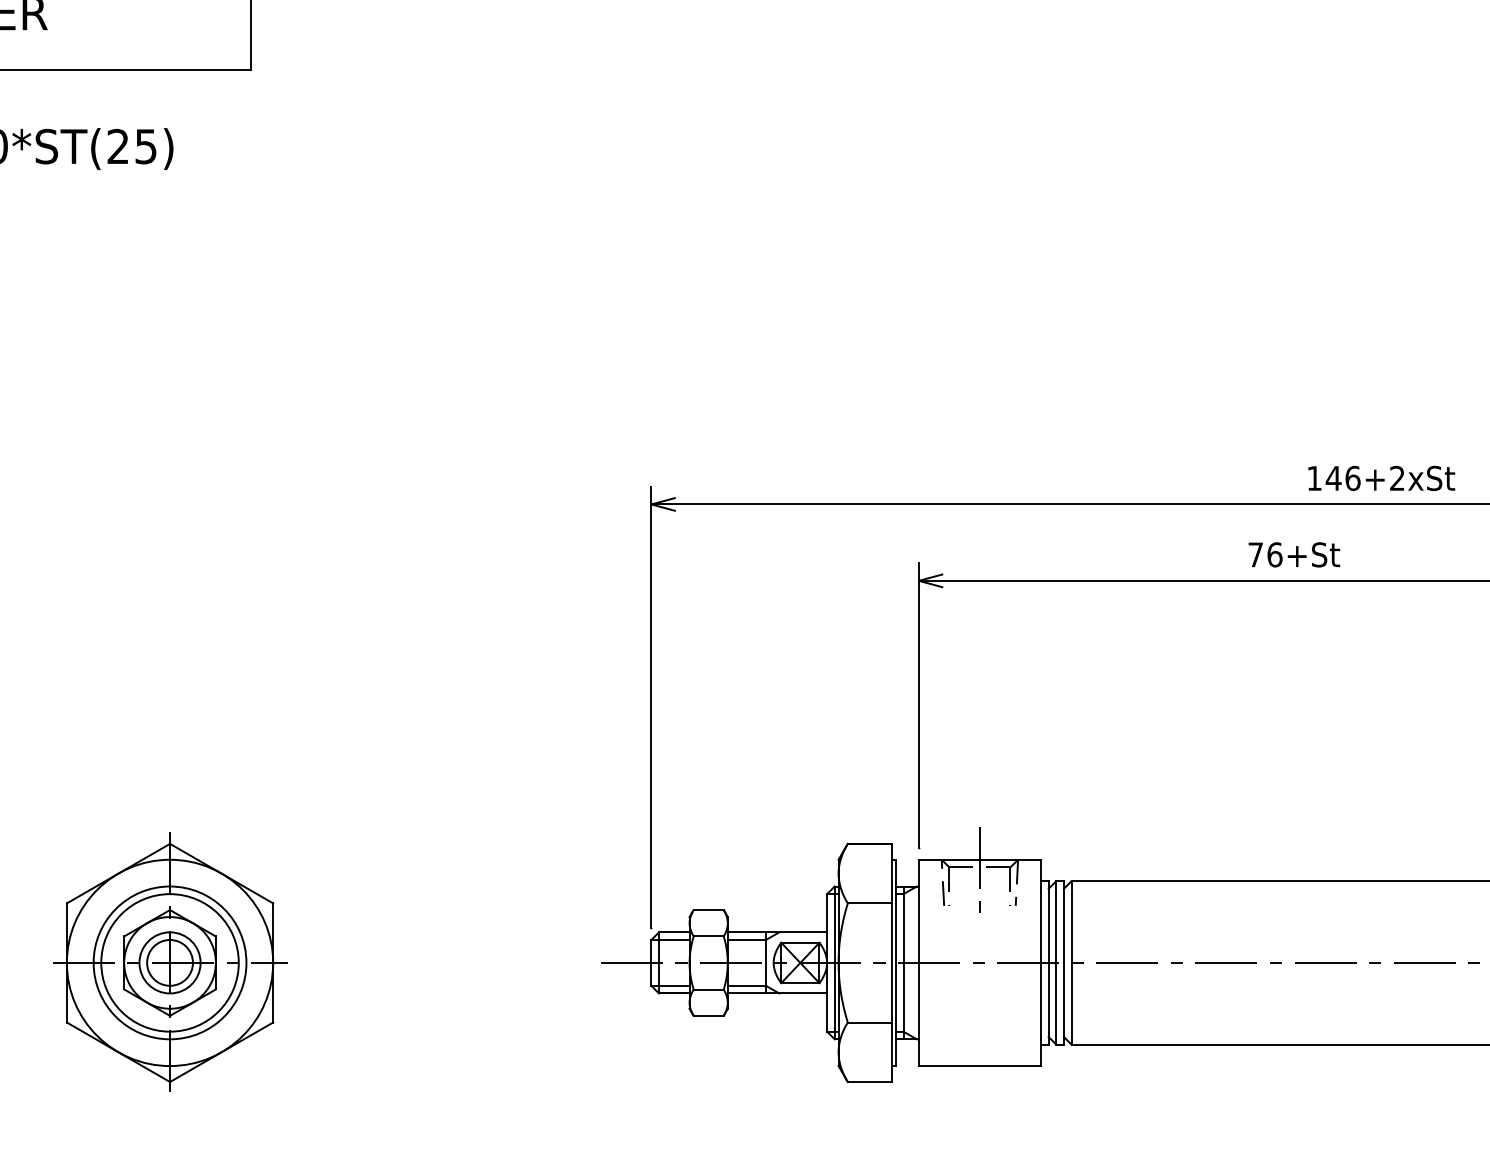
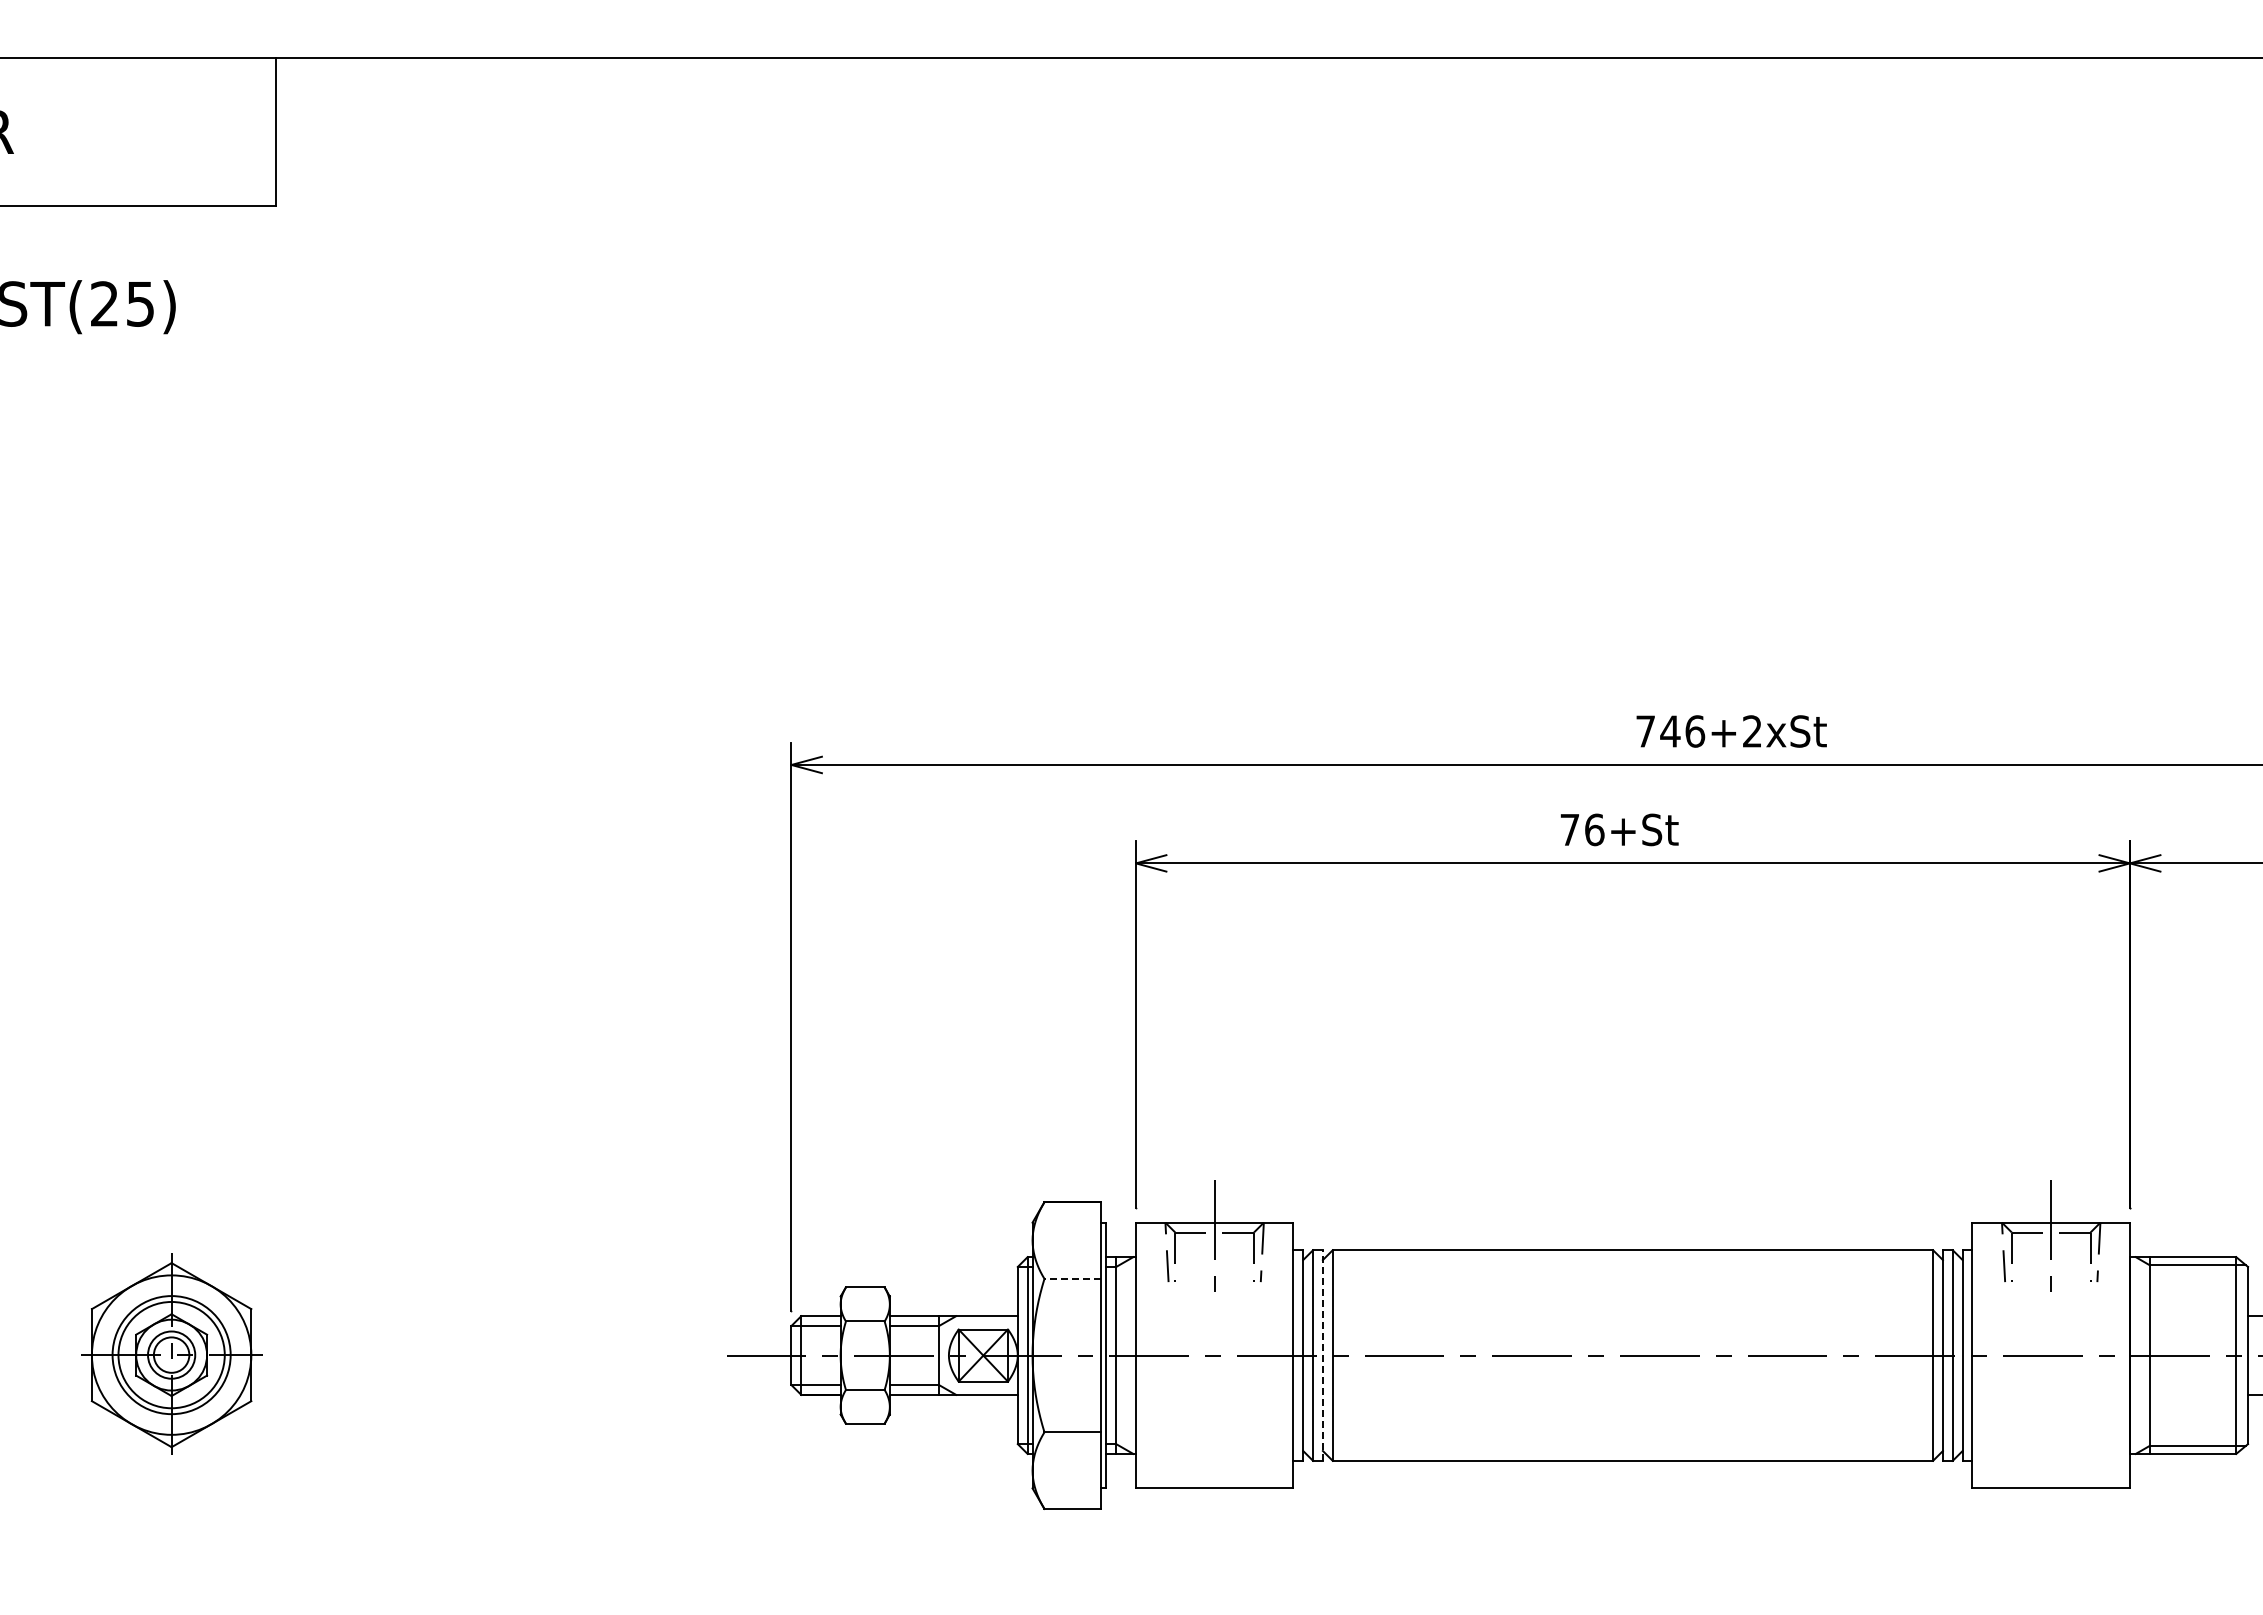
text: (1314, 478) -> (1645, 731), 146+2xSt -> 746+2xSt
line: (869, 903) -> (1072, 1278), solid -> dashed
part: (170, 962) -> (171, 1354), size x0.6
line: (1063, 962) -> (1322, 1355), solid -> dashed

